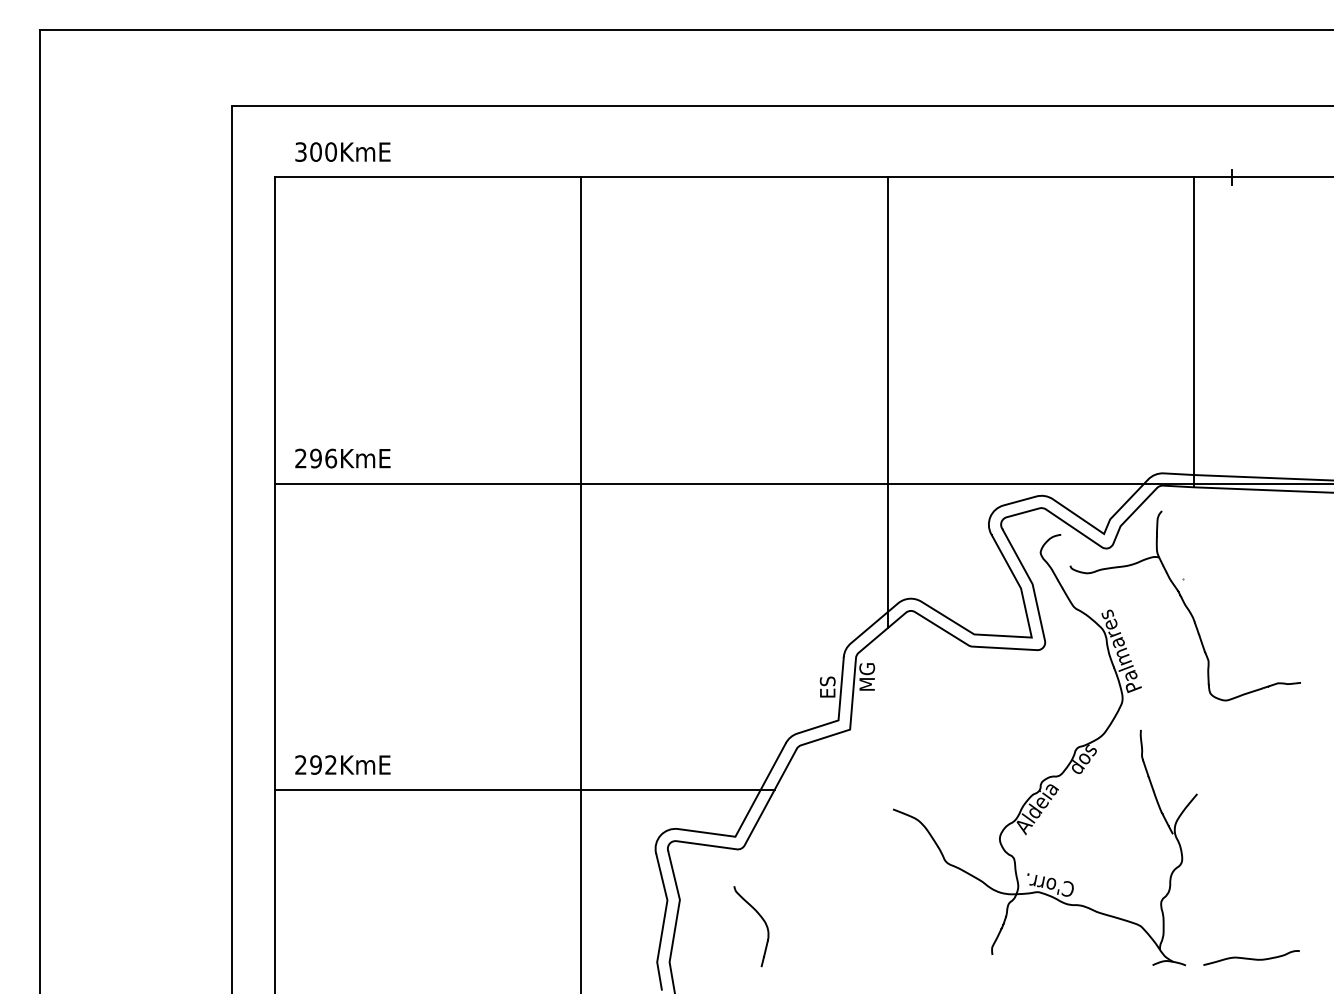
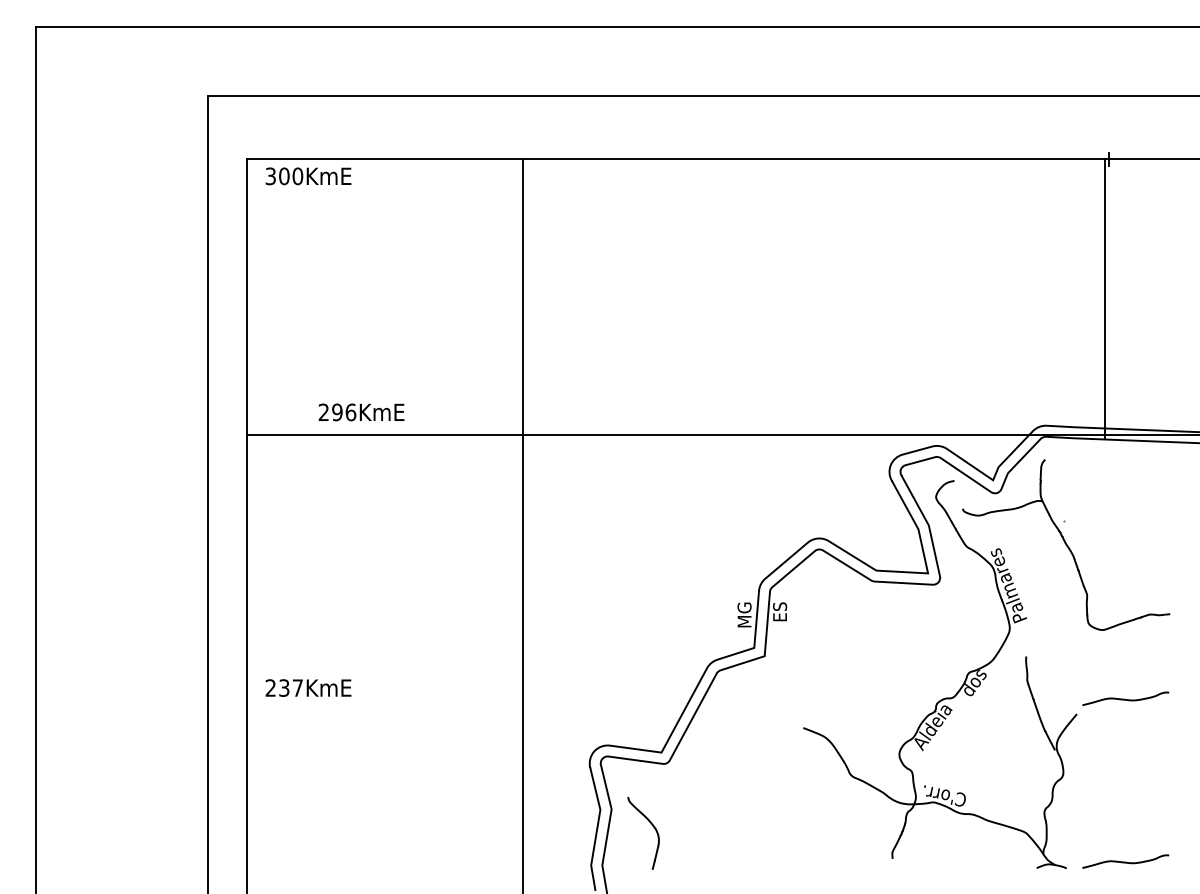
text: (342, 151) -> (308, 175), moved
line: (1194, 332) -> (1105, 299), moved
line: (887, 402) -> (798, 362), removed
text: (342, 458) -> (361, 412), moved
text: (867, 675) -> (780, 607), MG -> ES
text: (827, 682) -> (744, 613), ES -> MG
text: (323, 764) -> (291, 687), 292KmE -> 237KmE
curve: (1251, 777) -> (1125, 699), added
line: (524, 790) -> (471, 710), removed
curve: (762, 920) -> (653, 827), moved

